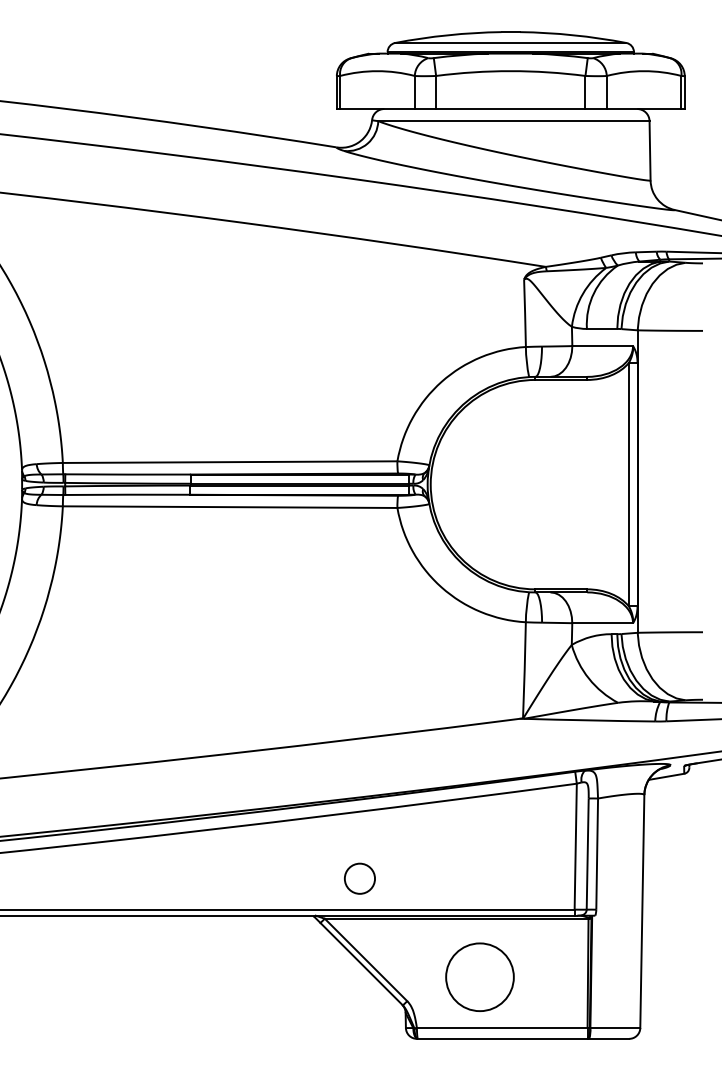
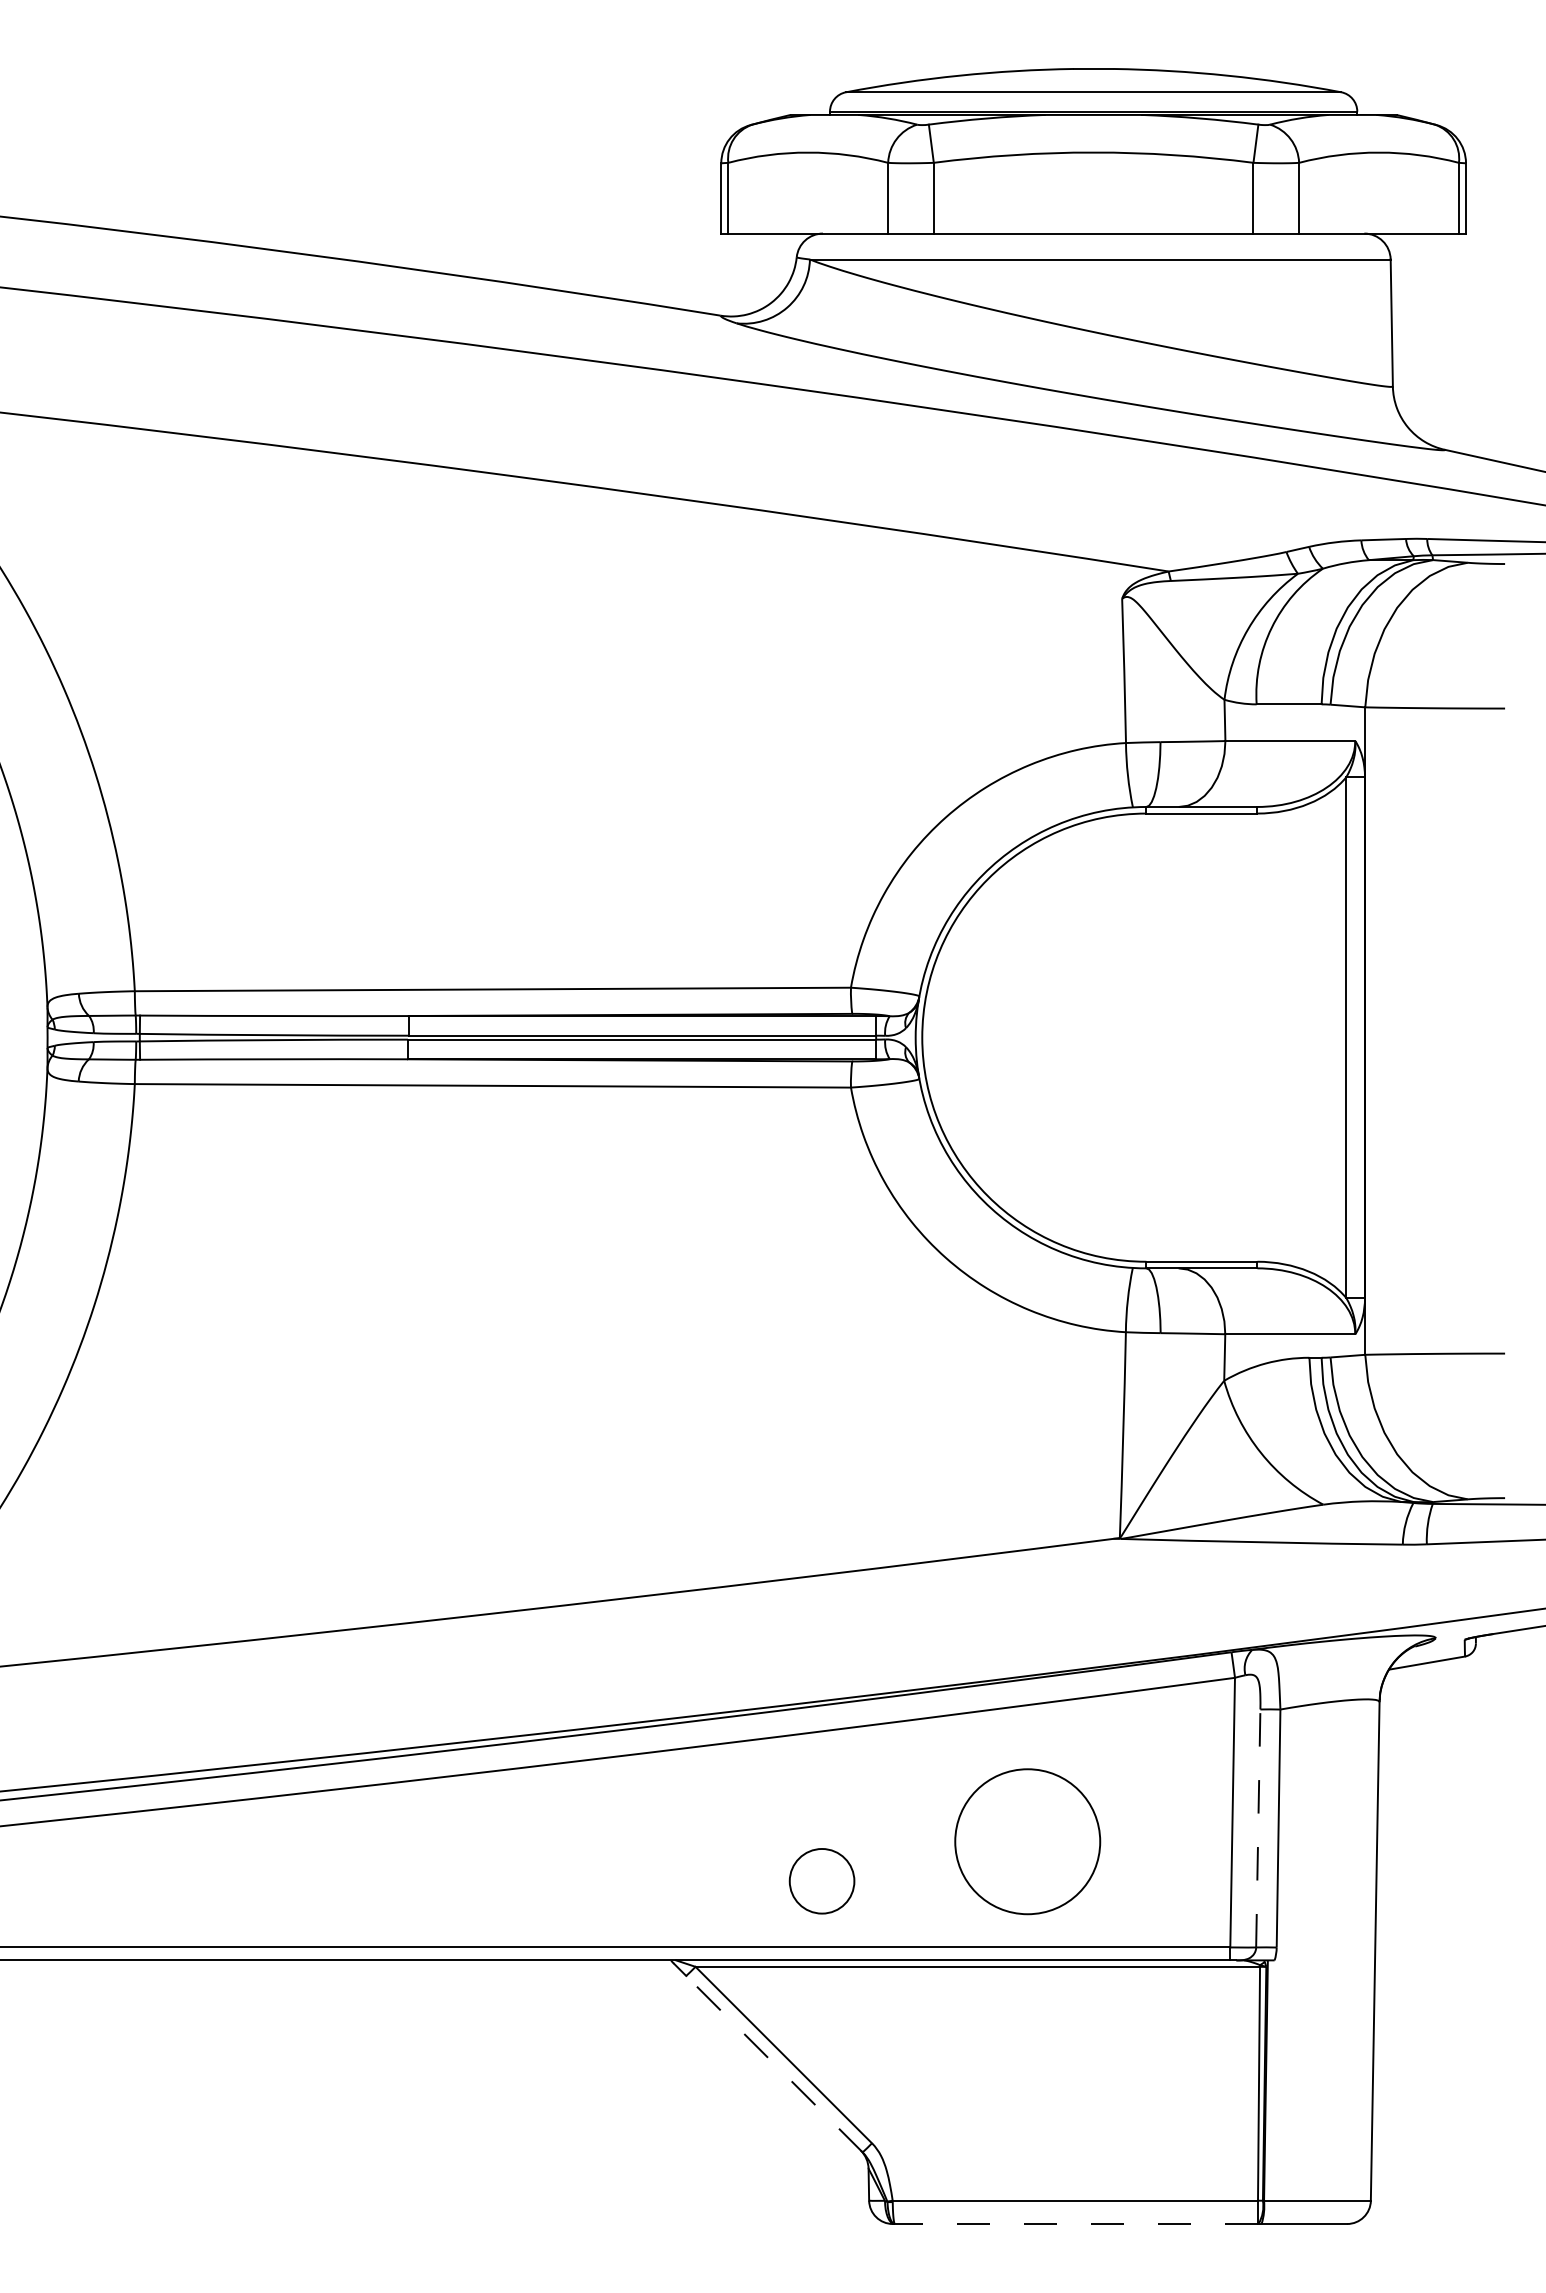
line: (587, 854) -> (1257, 1829), solid -> dashed
circle: (359, 878) -> (821, 1880), moved
line: (361, 963) -> (774, 2062), solid -> dashed
circle: (479, 976) -> (1026, 1840), moved
line: (502, 1038) -> (1075, 2223), solid -> dashed

